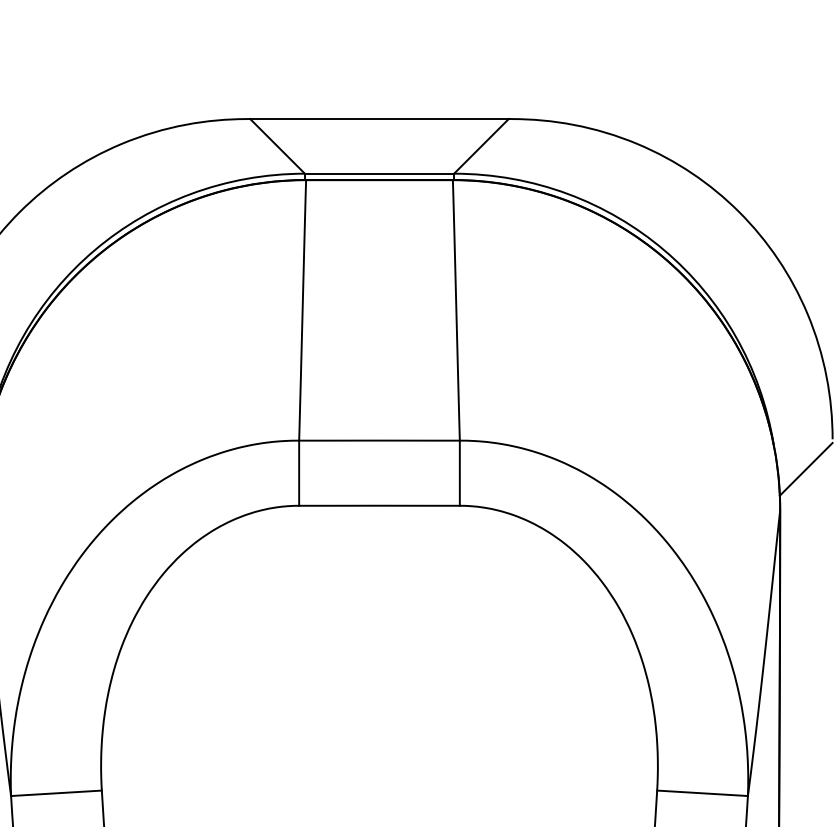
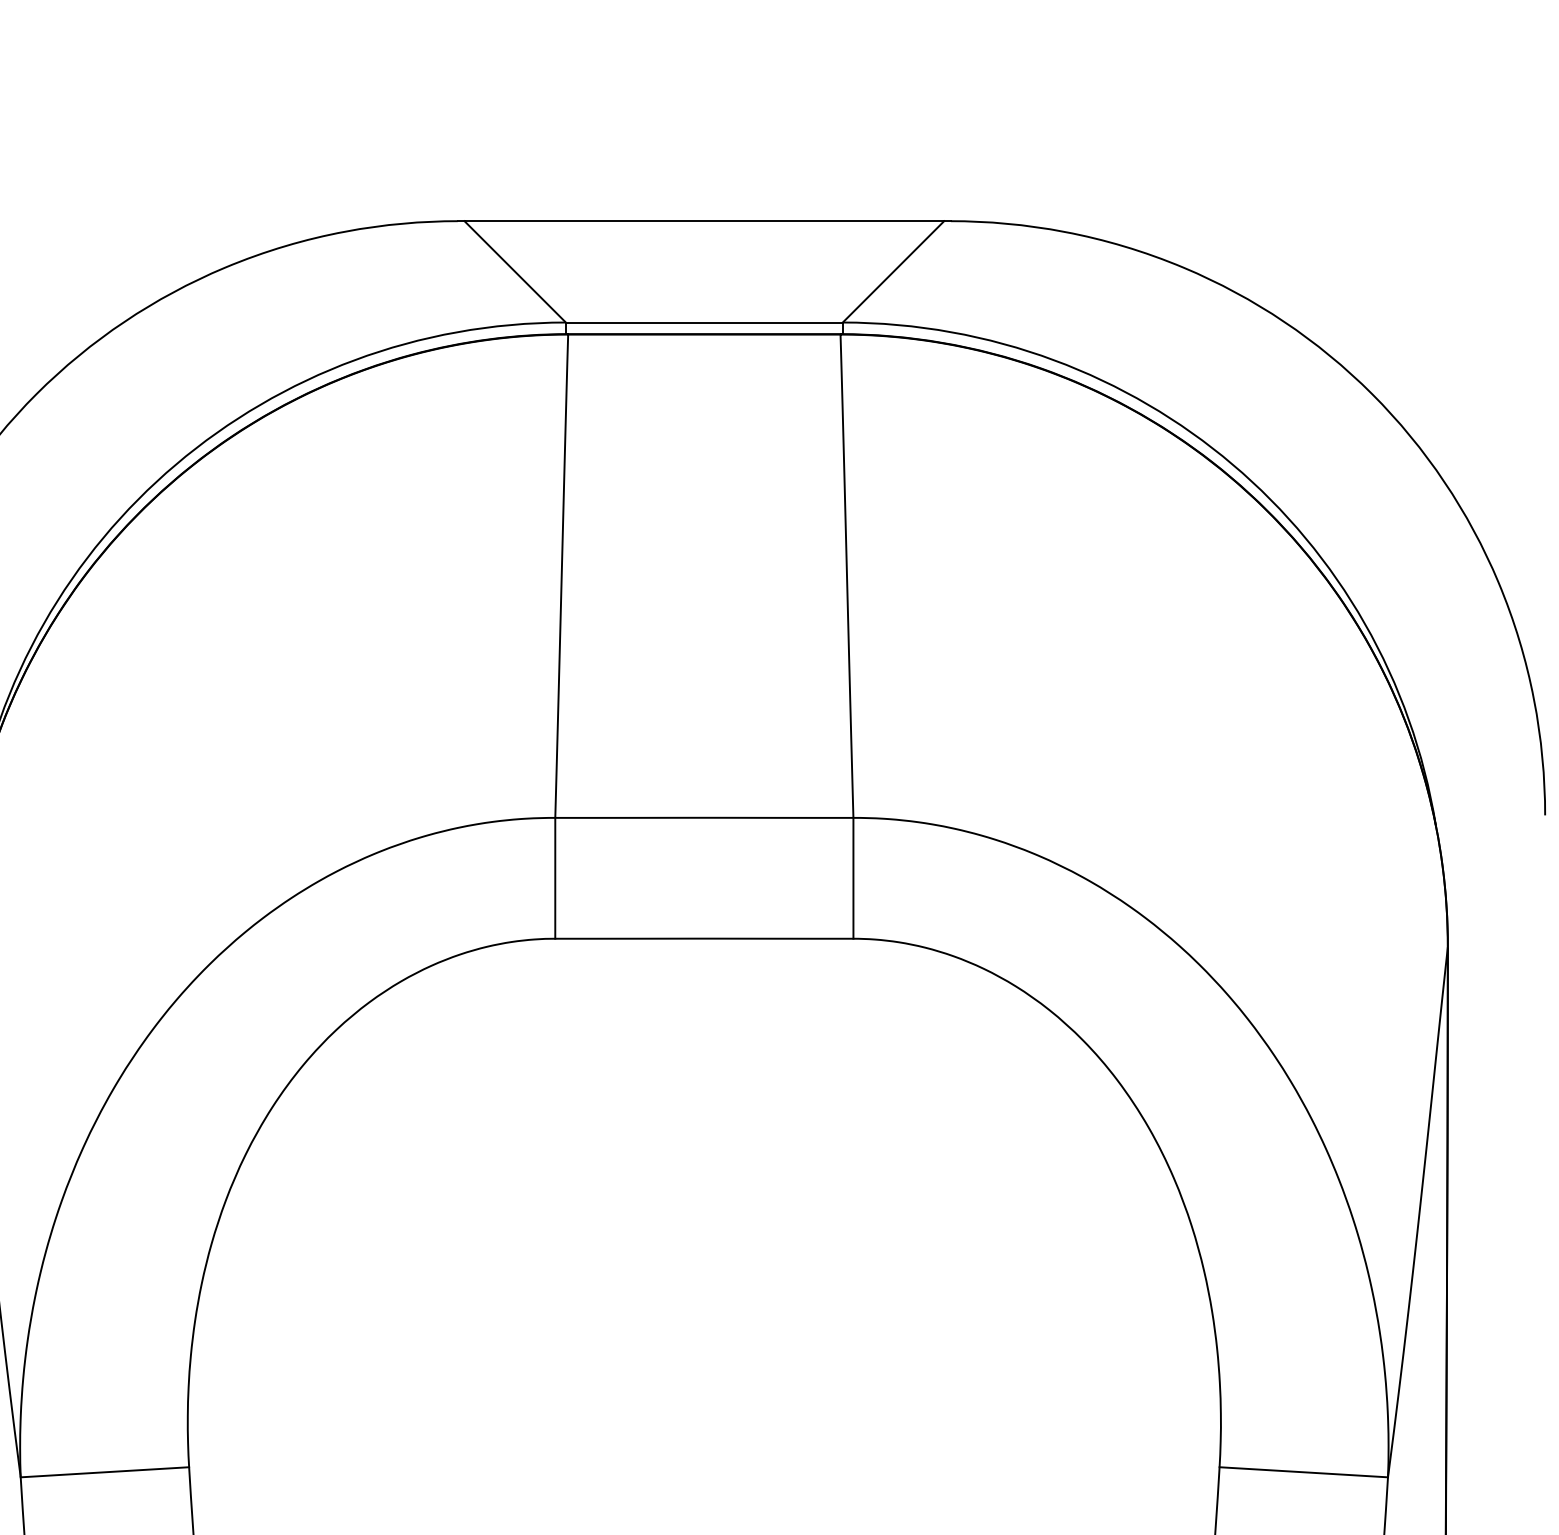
line: (805, 468) -> (1494, 869), removed

